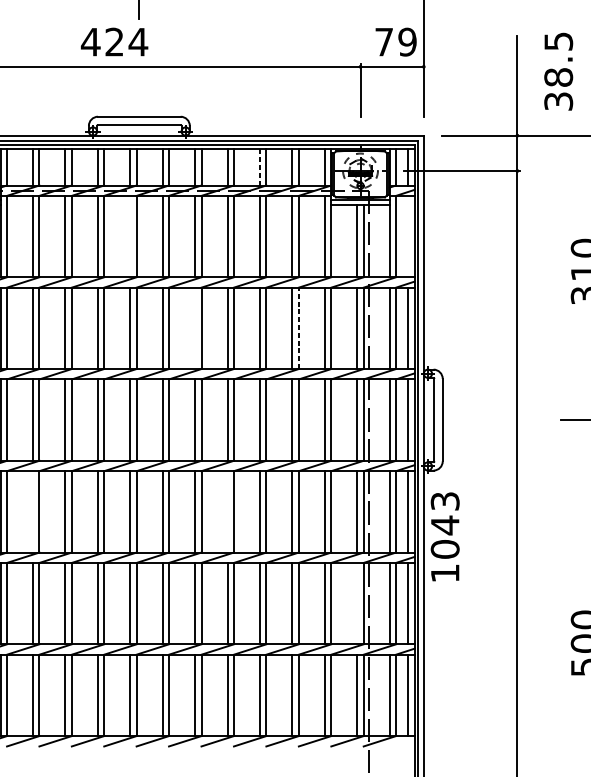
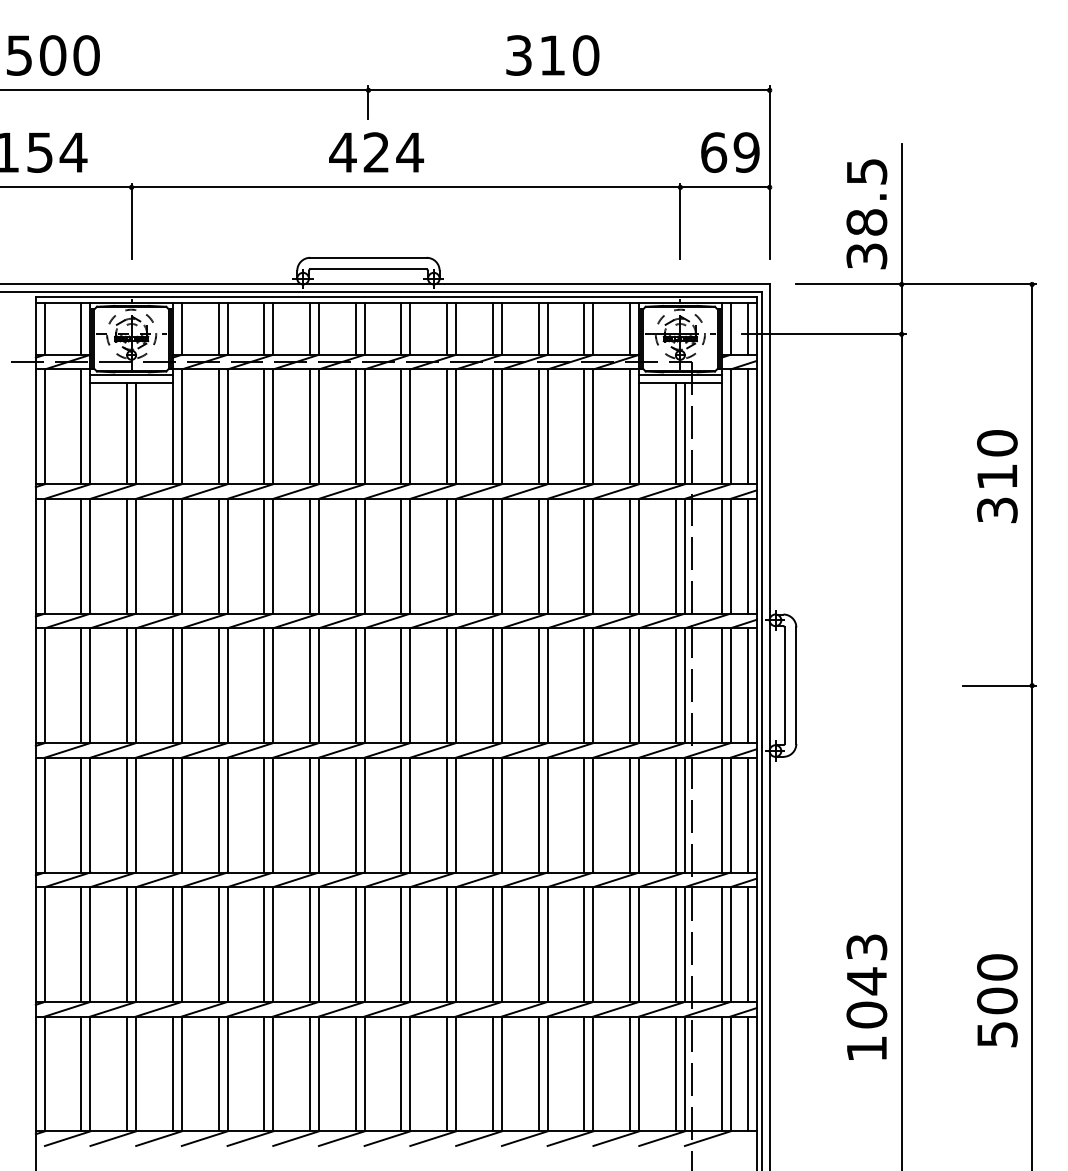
text: (114, 42) -> (376, 152), moved
text: (384, 42) -> (714, 152), 79 -> 69
text: (558, 71) -> (866, 214), moved
line: (259, 167) -> (538, 329), dashed -> solid
line: (130, 236) -> (355, 426), added
line: (408, 236) -> (747, 426), added
line: (195, 327) -> (447, 555), added
line: (298, 327) -> (593, 555), dashed -> solid
line: (33, 511) -> (218, 814), added
line: (227, 511) -> (492, 814), added
text: (444, 536) -> (866, 996), moved
line: (357, 603) -> (675, 944), added

